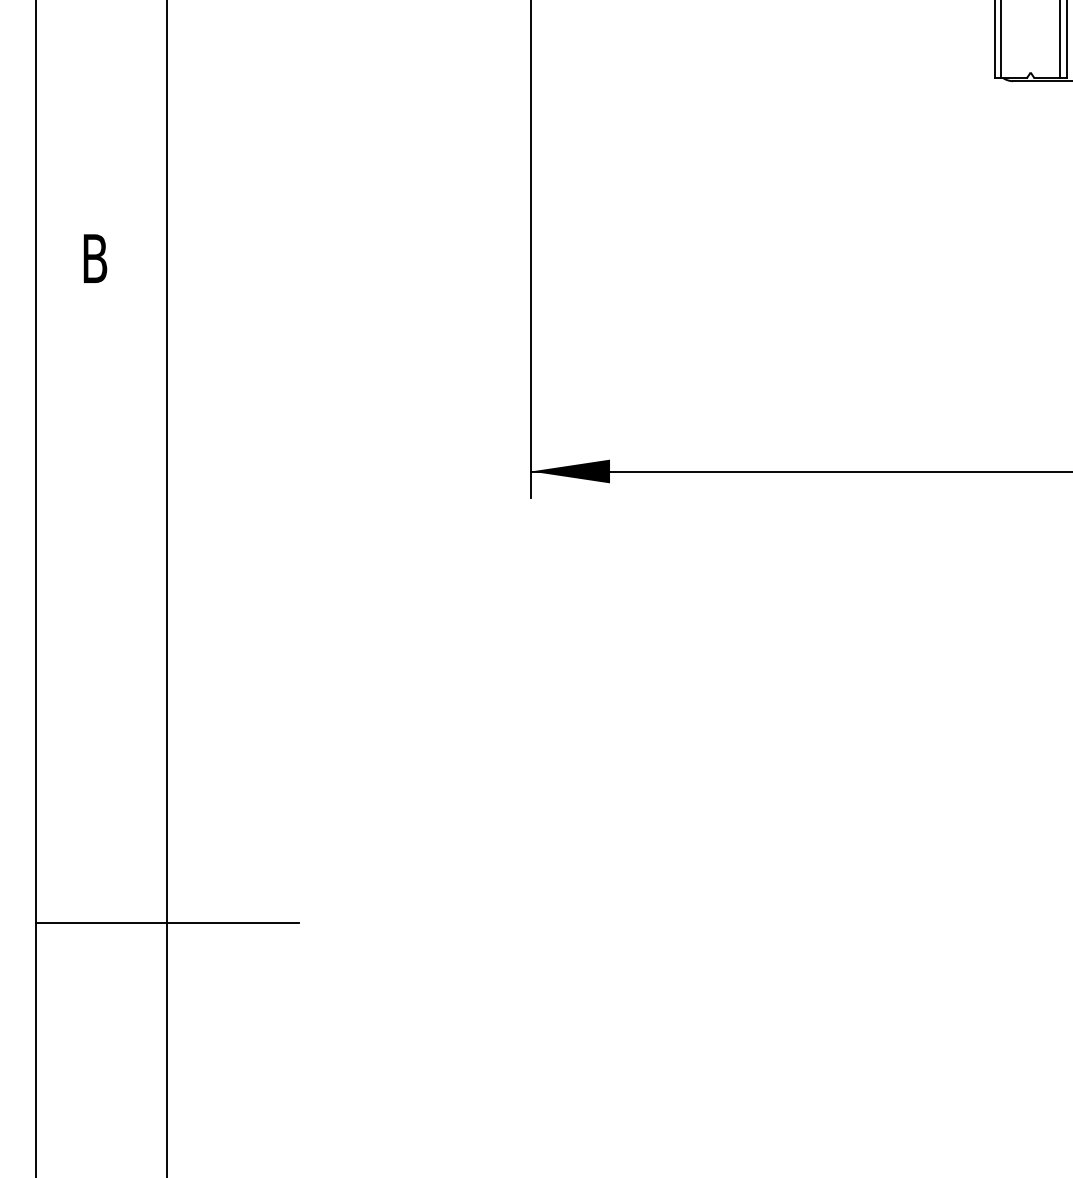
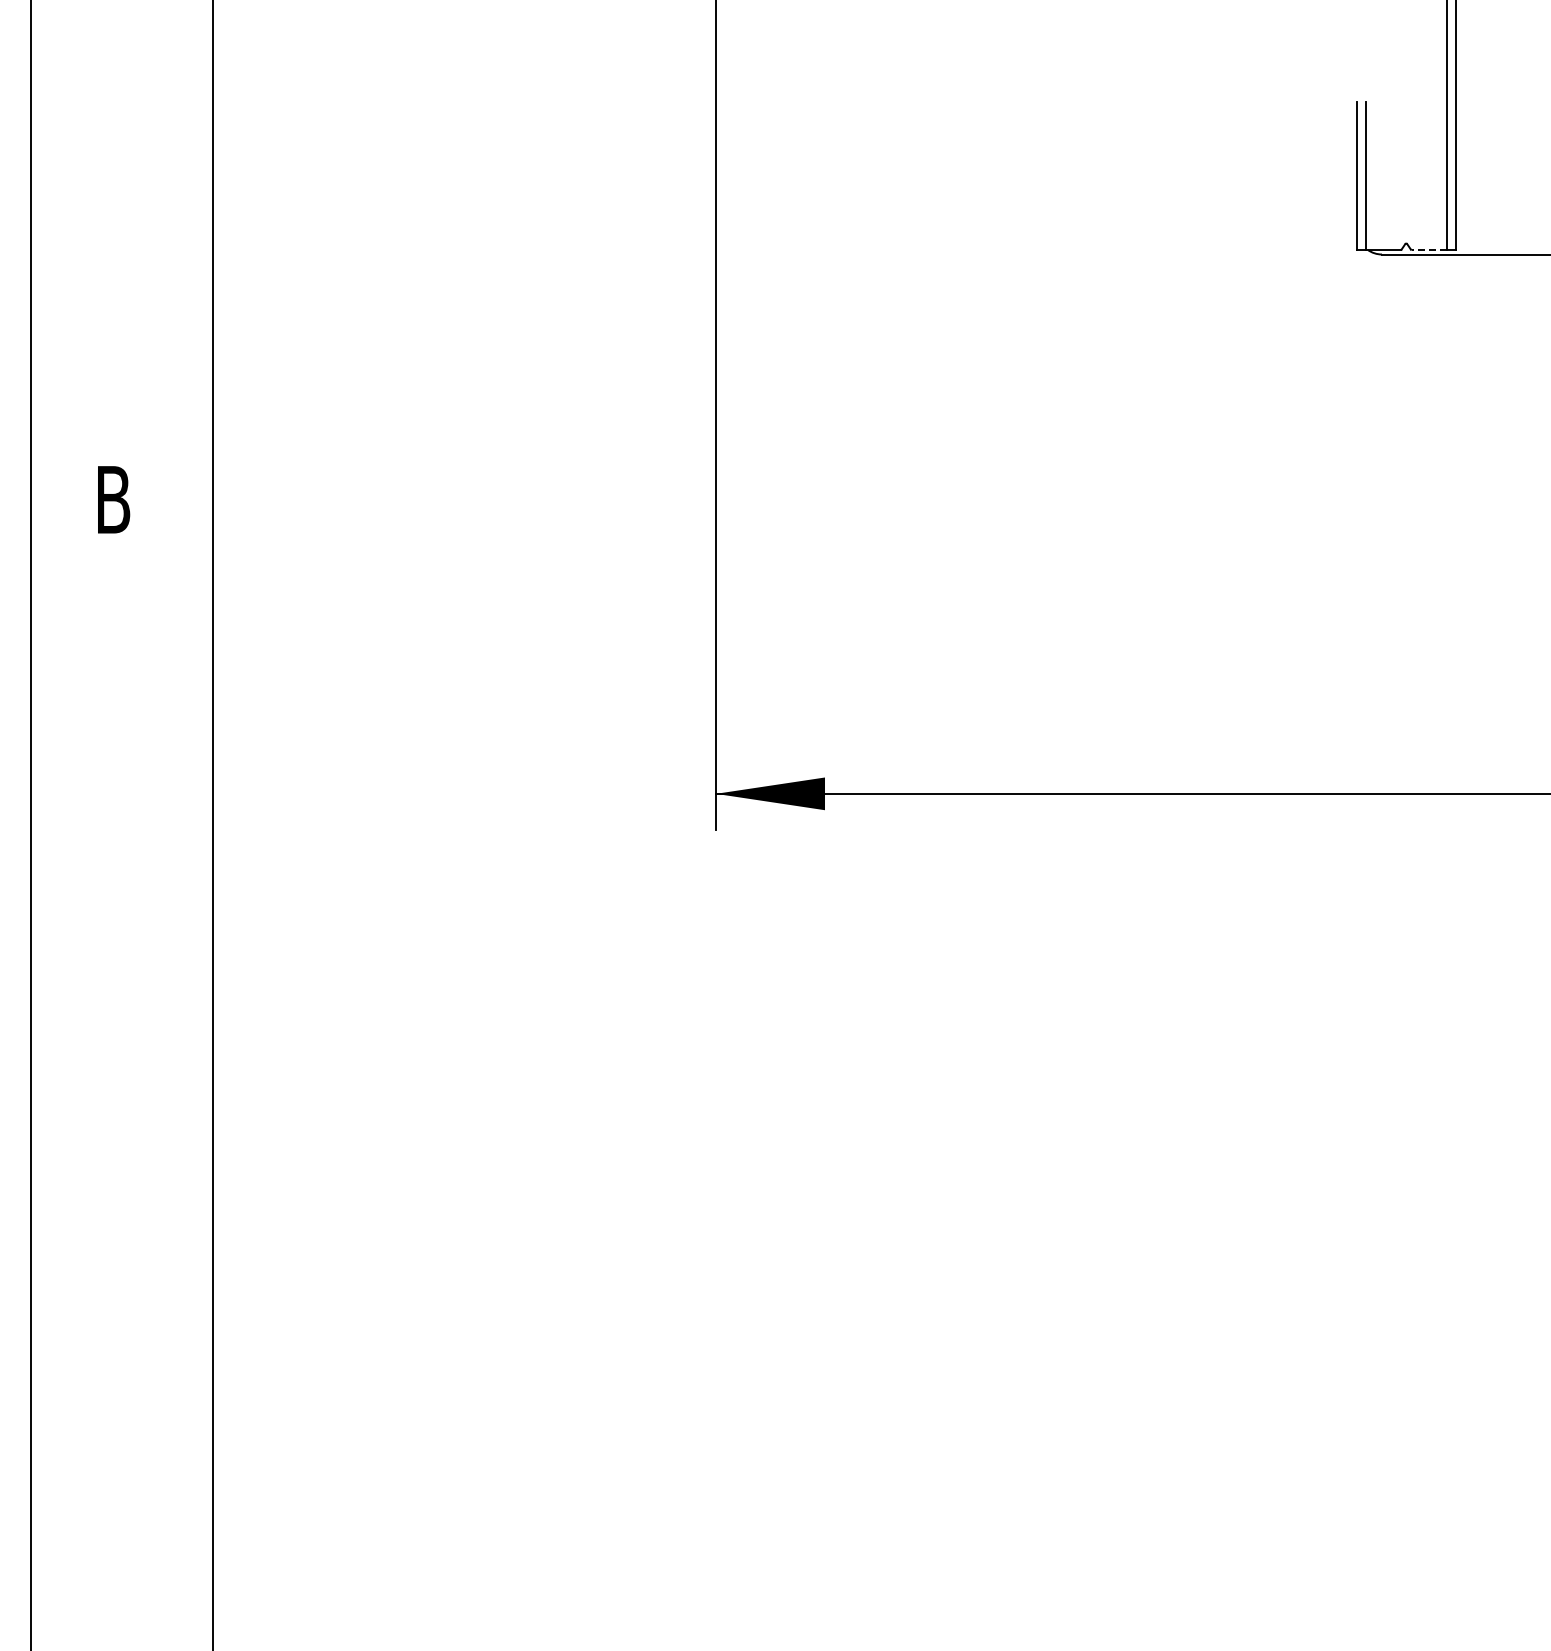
line: (1046, 77) -> (1428, 249), solid -> dashed
line: (166, 922) -> (212, 1417), removed

